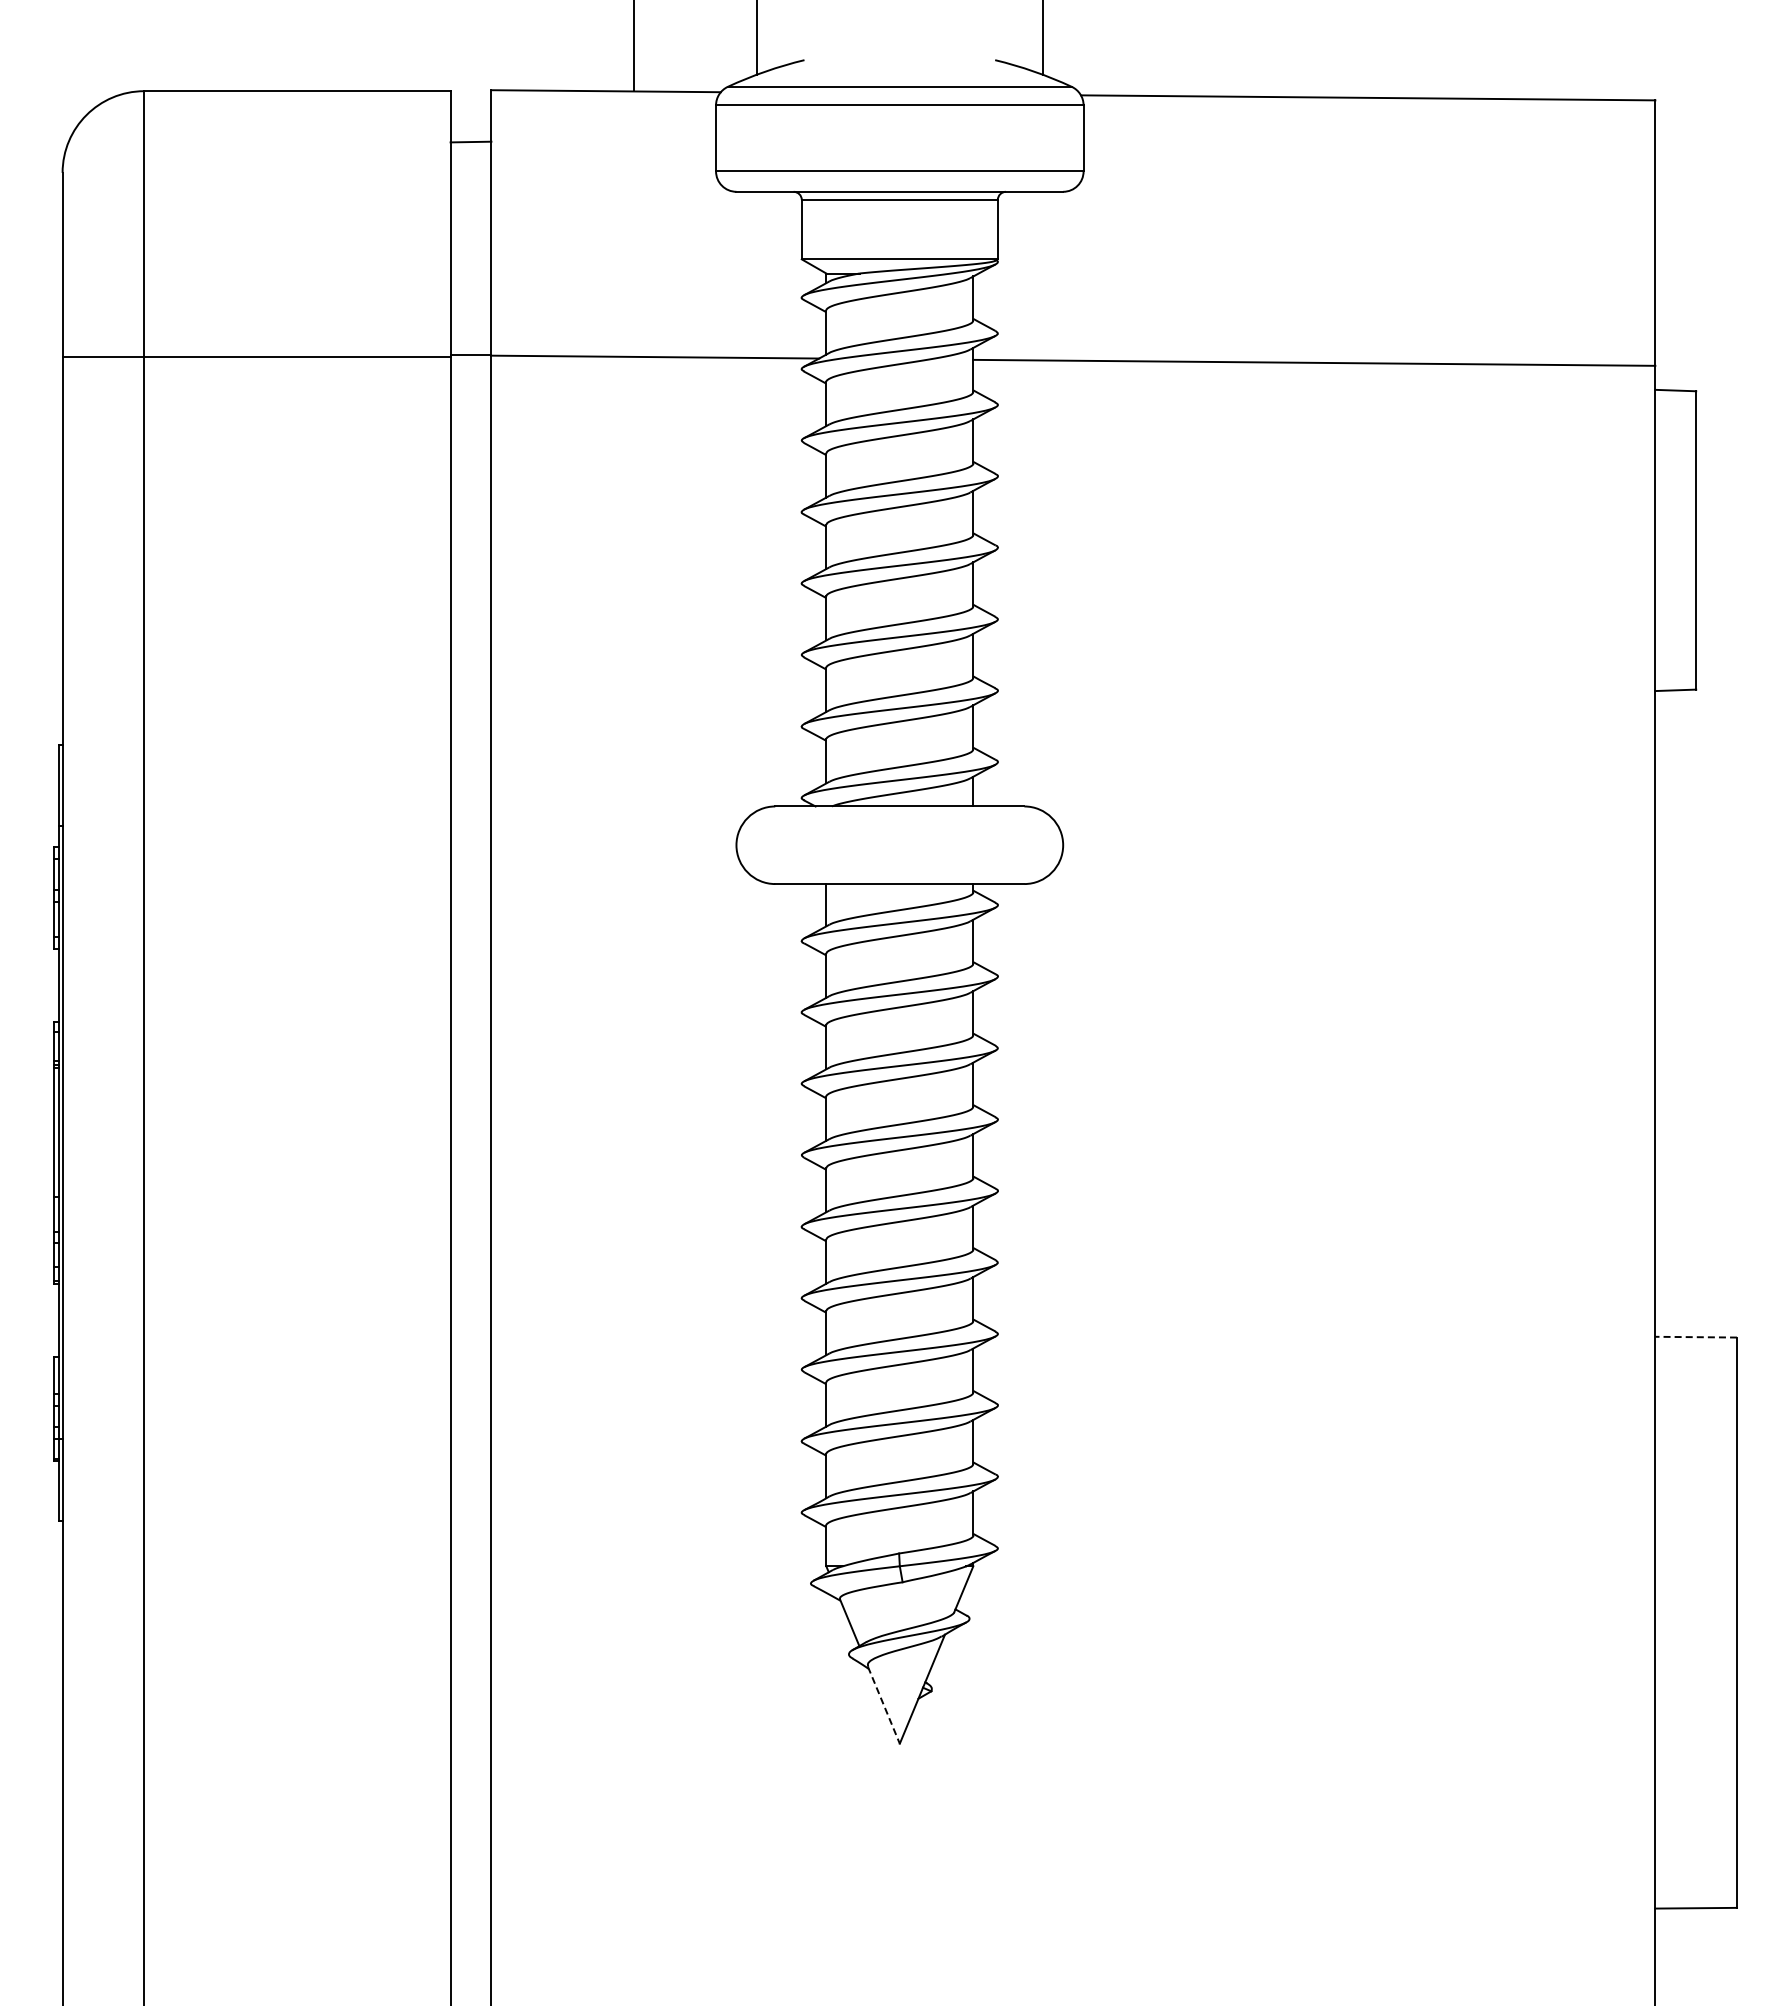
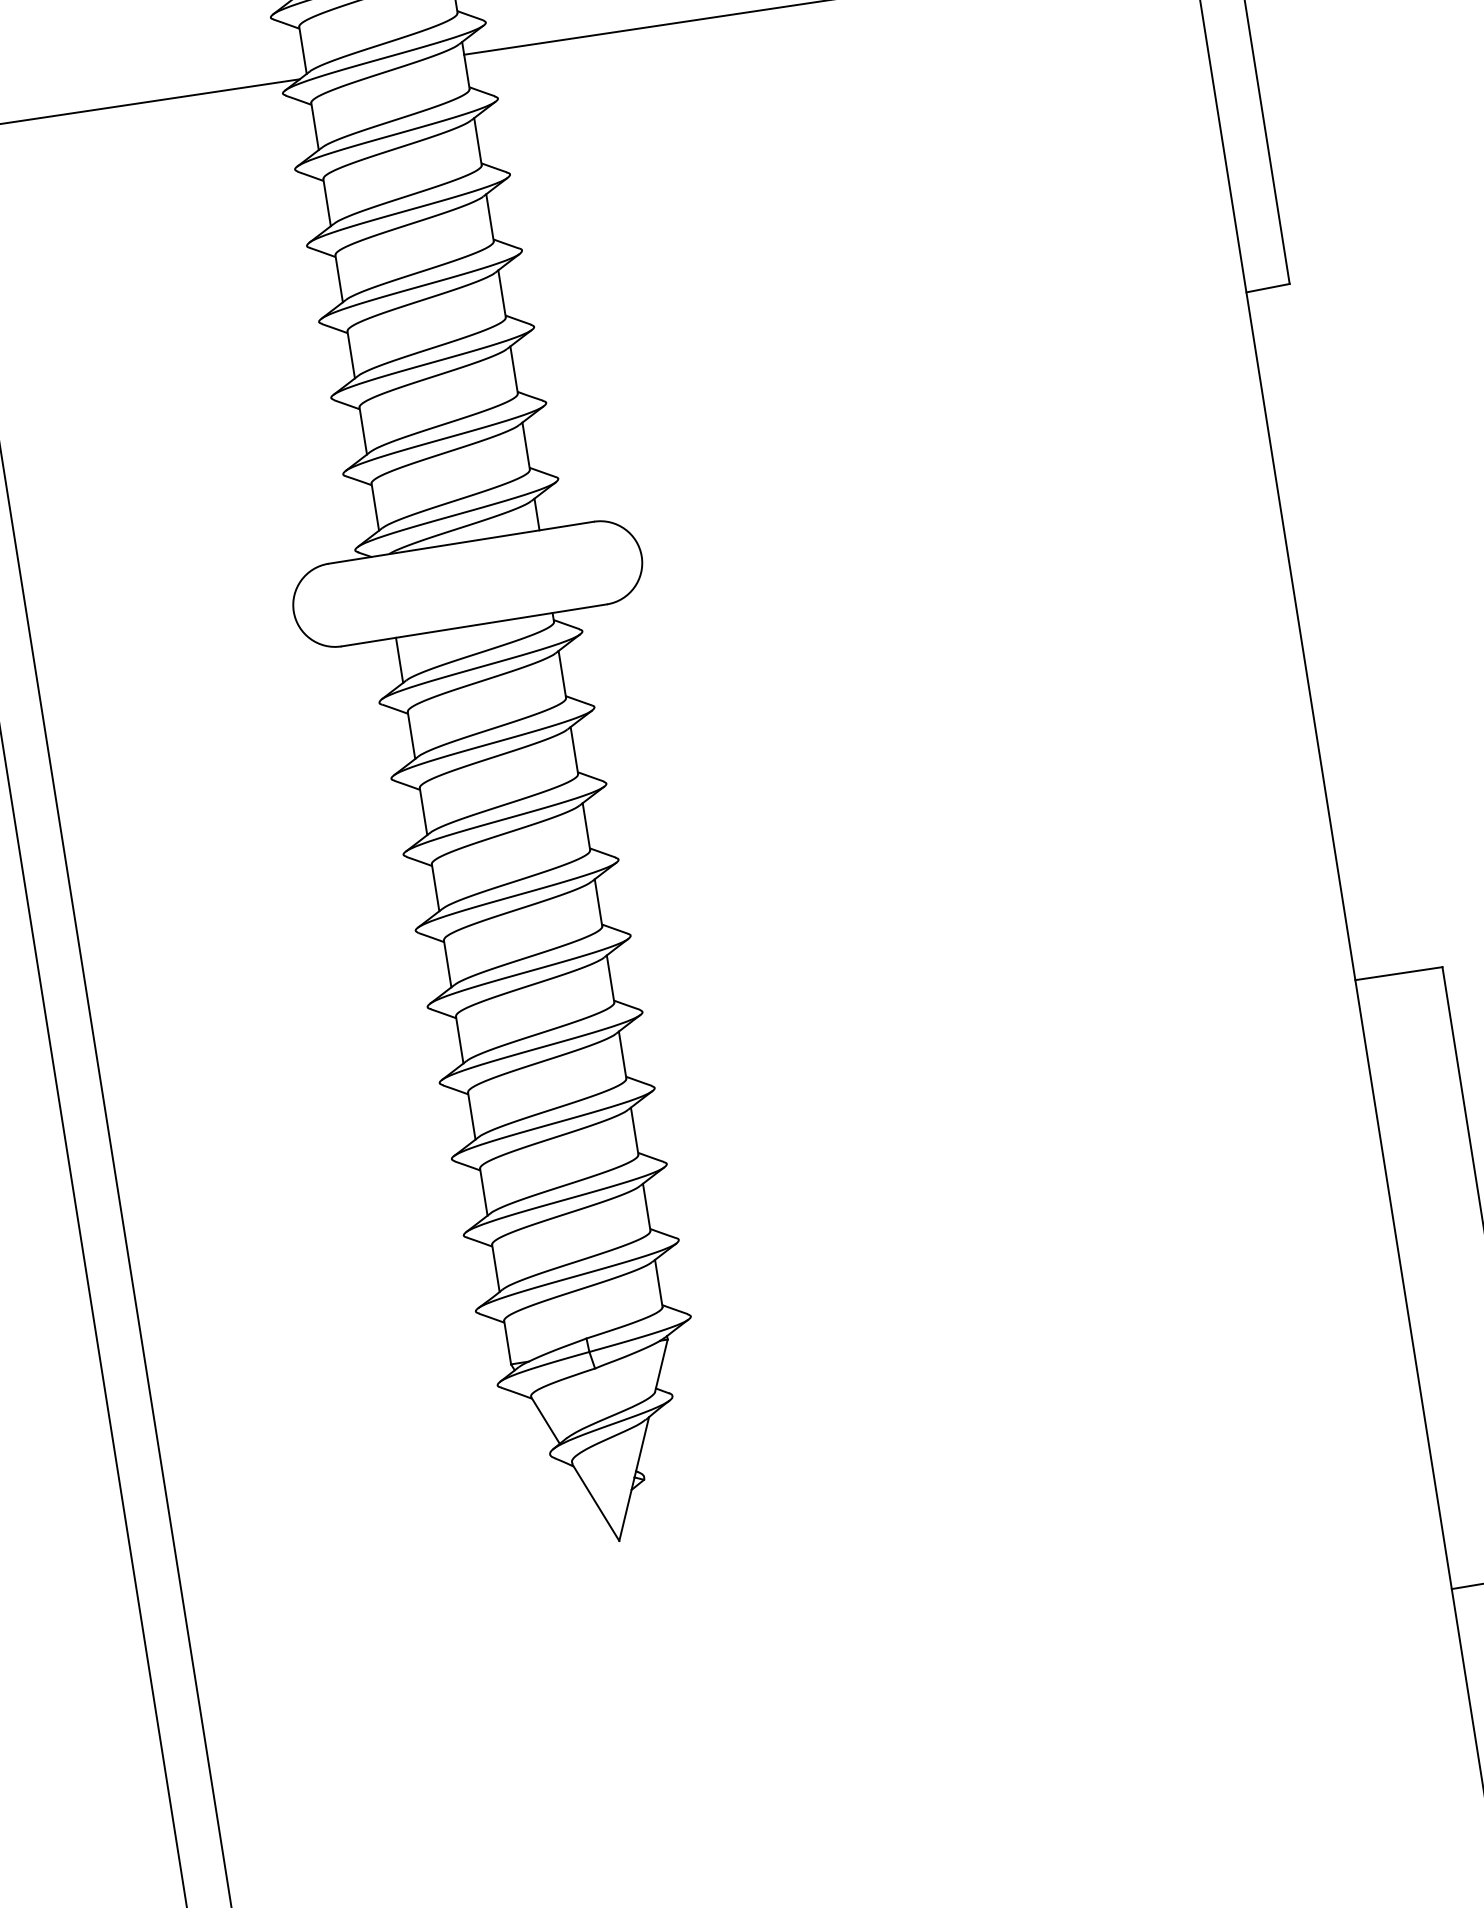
line: (1696, 1337) -> (1399, 973), dashed -> solid
line: (883, 1705) -> (595, 1503), dashed -> solid

